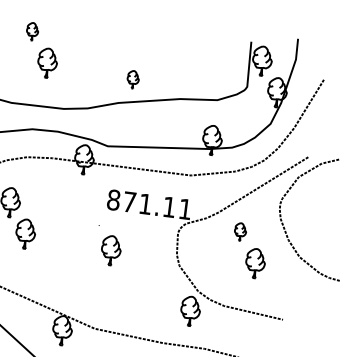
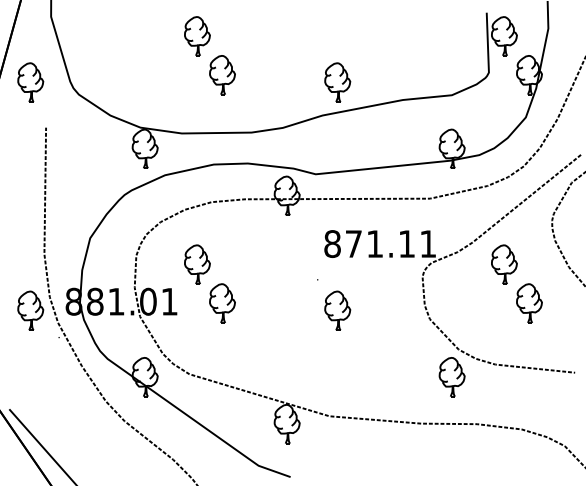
part: (32, 31) -> (197, 36), size x1.67
part: (132, 79) -> (337, 82), size x1.67
part: (240, 231) -> (504, 264), size x1.67

